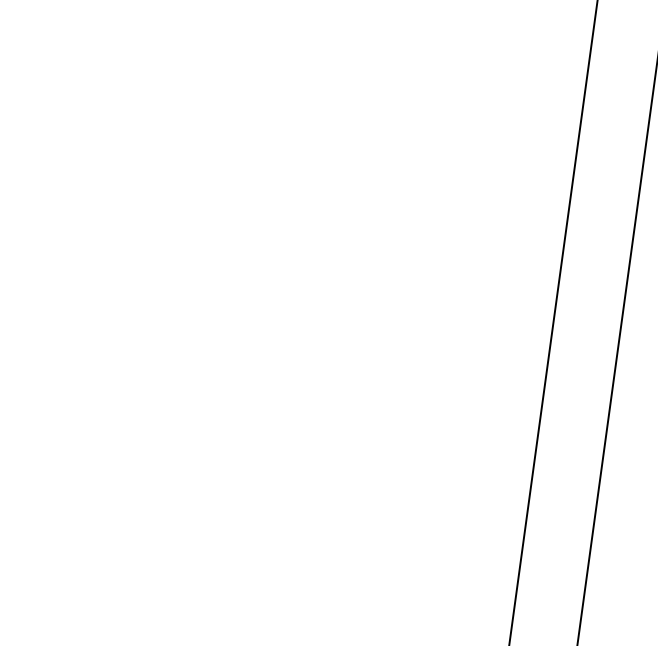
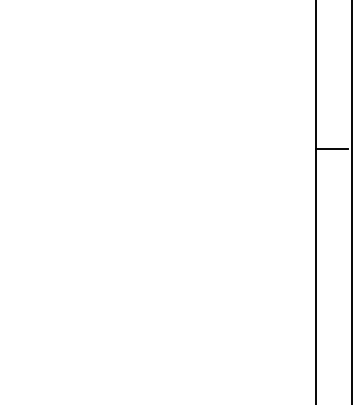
line: (584, 324) -> (332, 149), added

